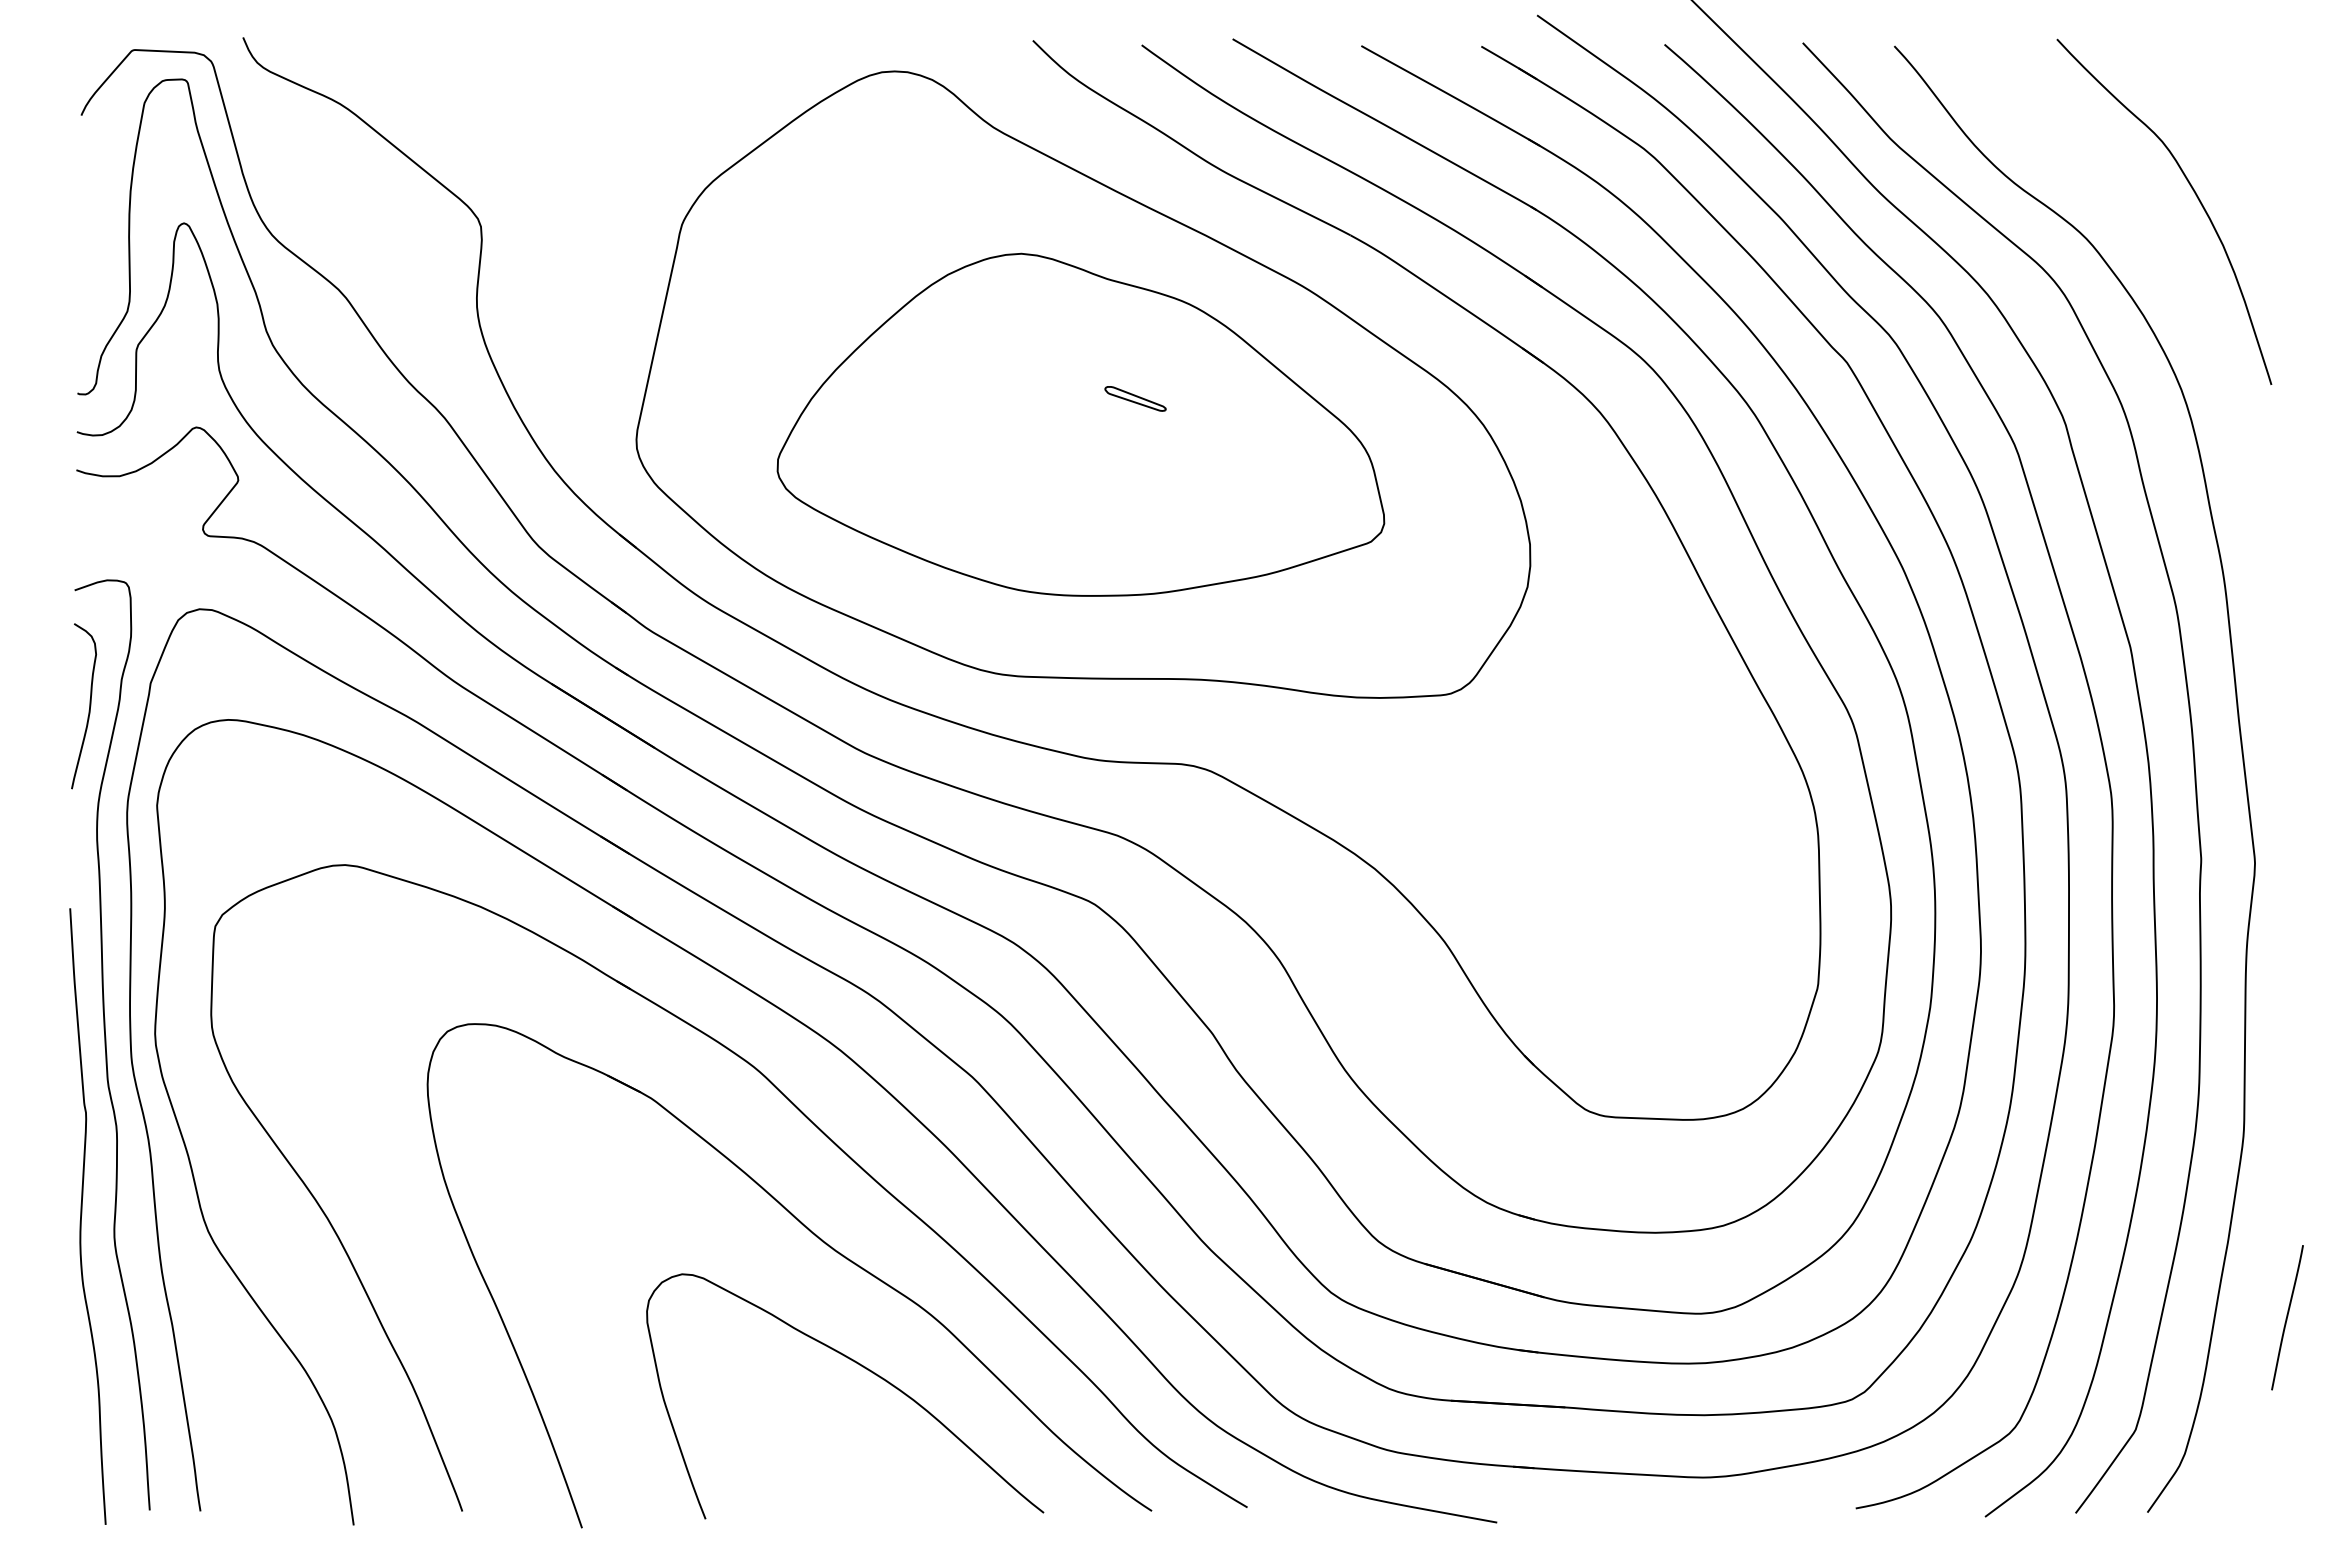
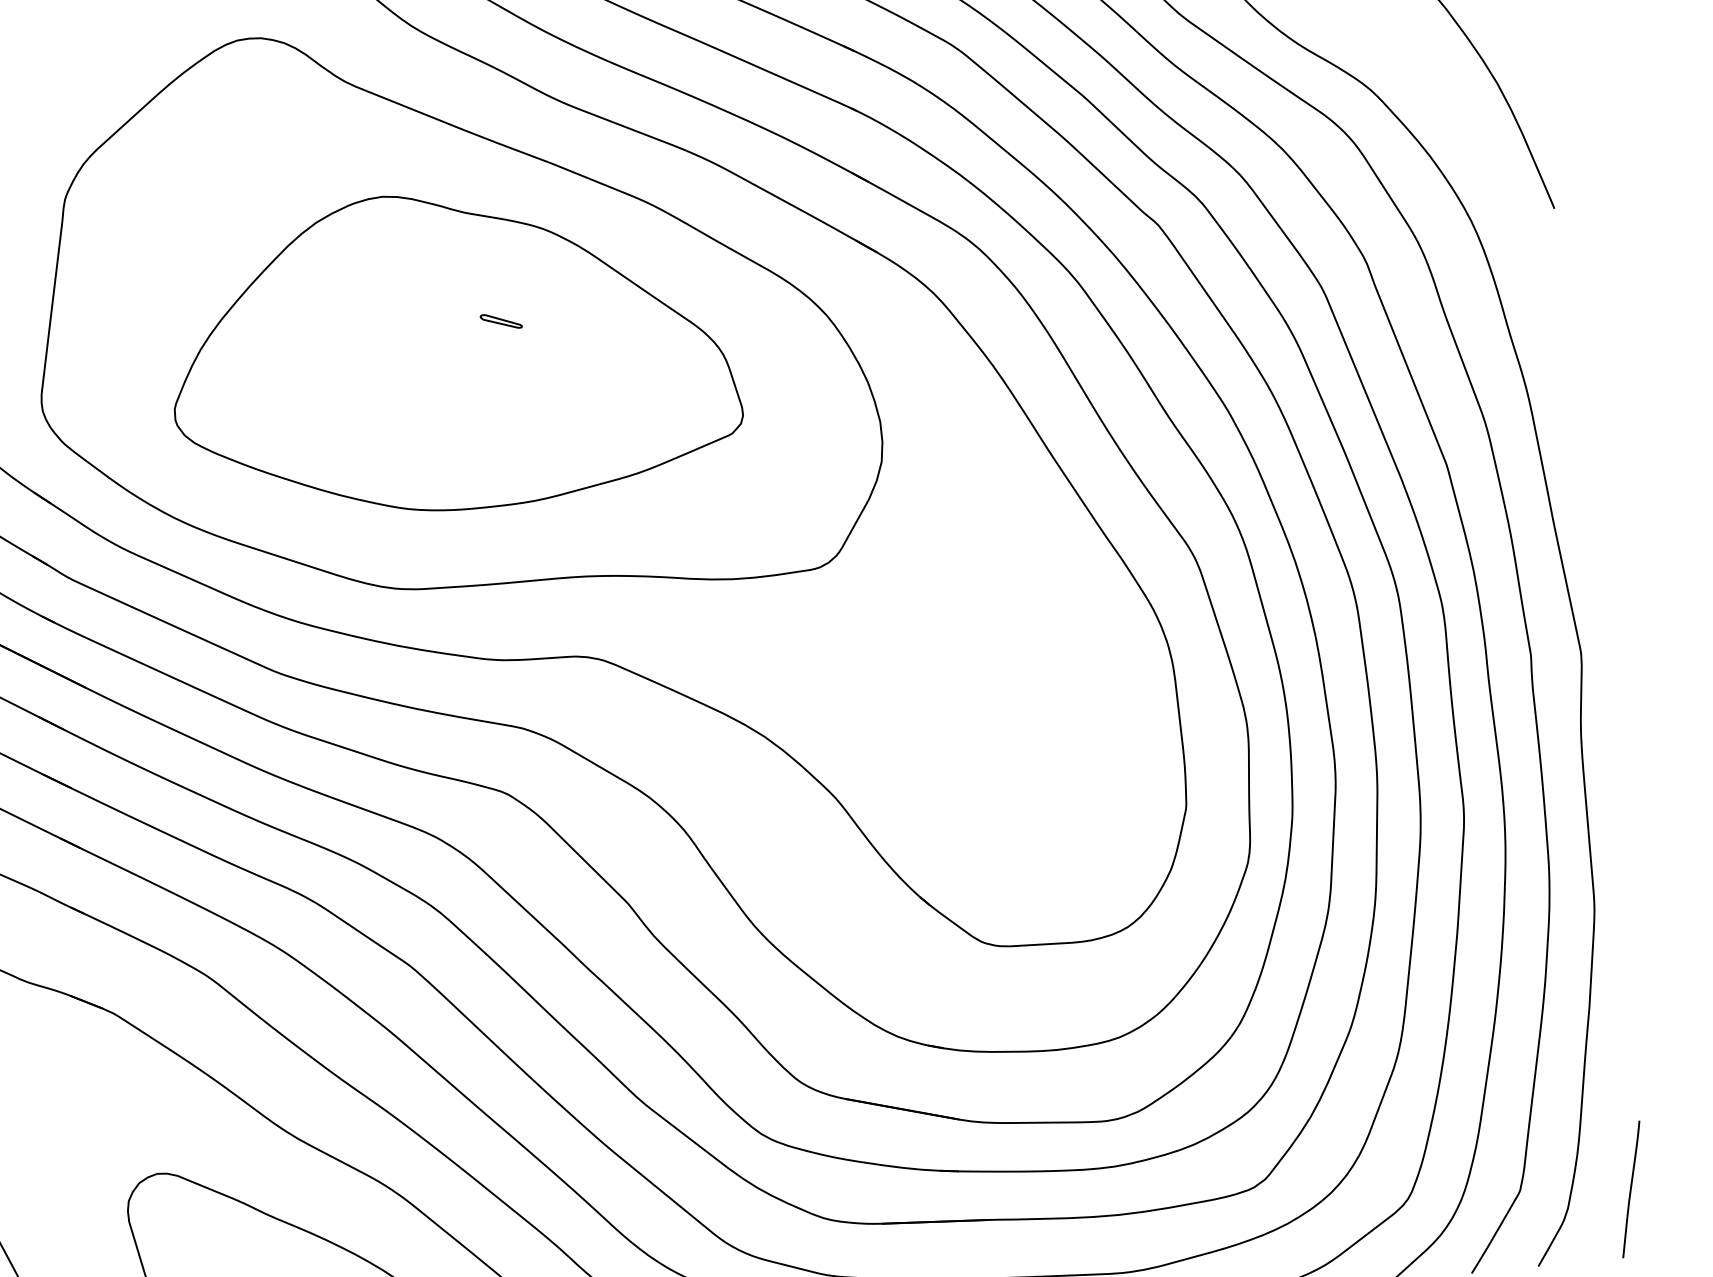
part: (1135, 398) -> (501, 321), size x0.71
curve: (2287, 1317) -> (1631, 1189), moved

